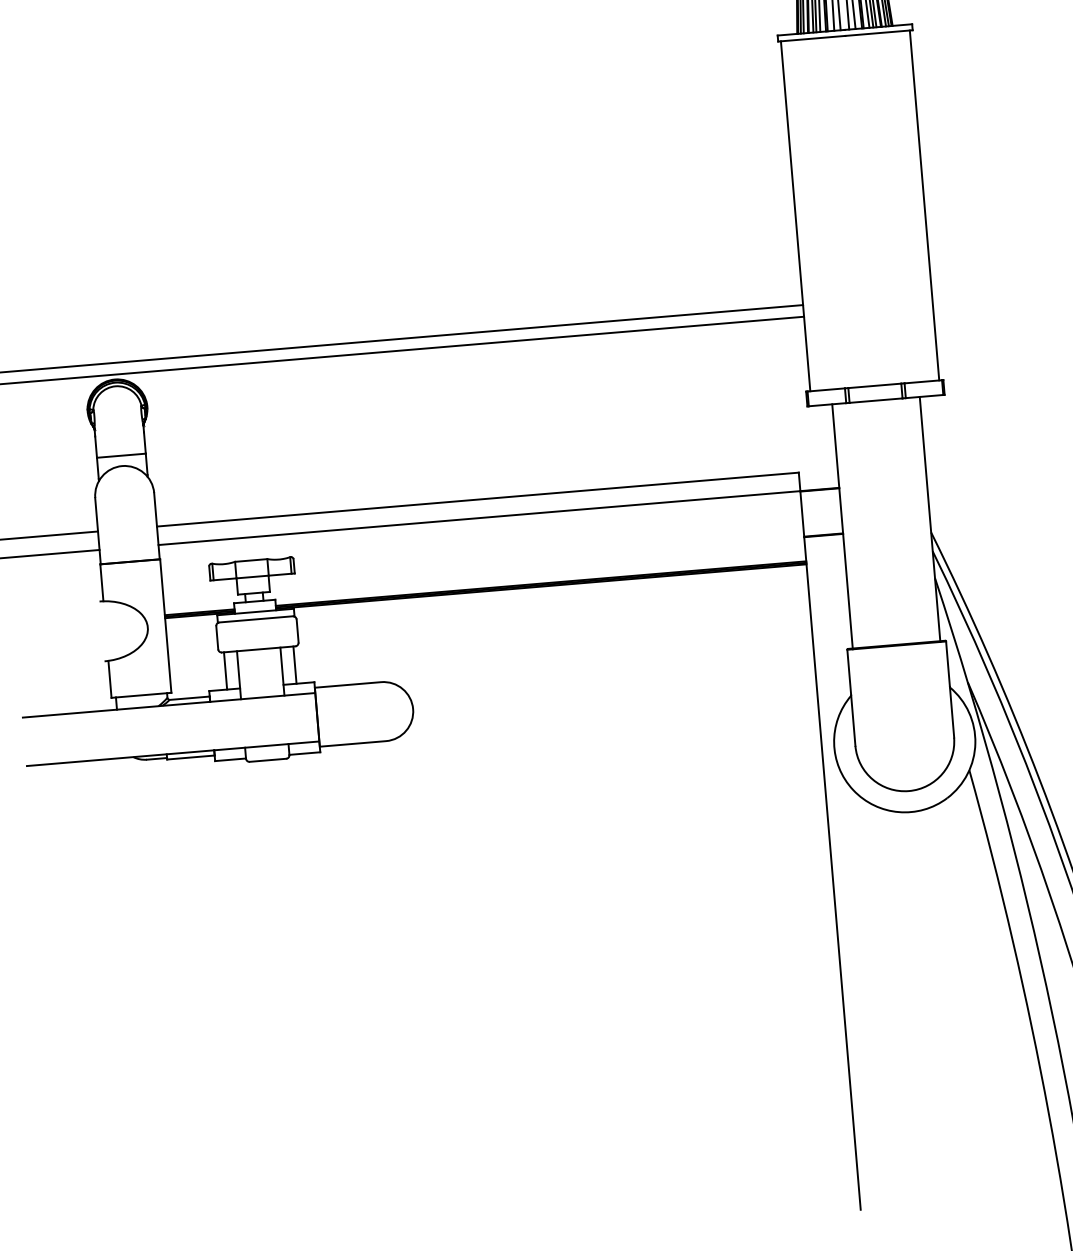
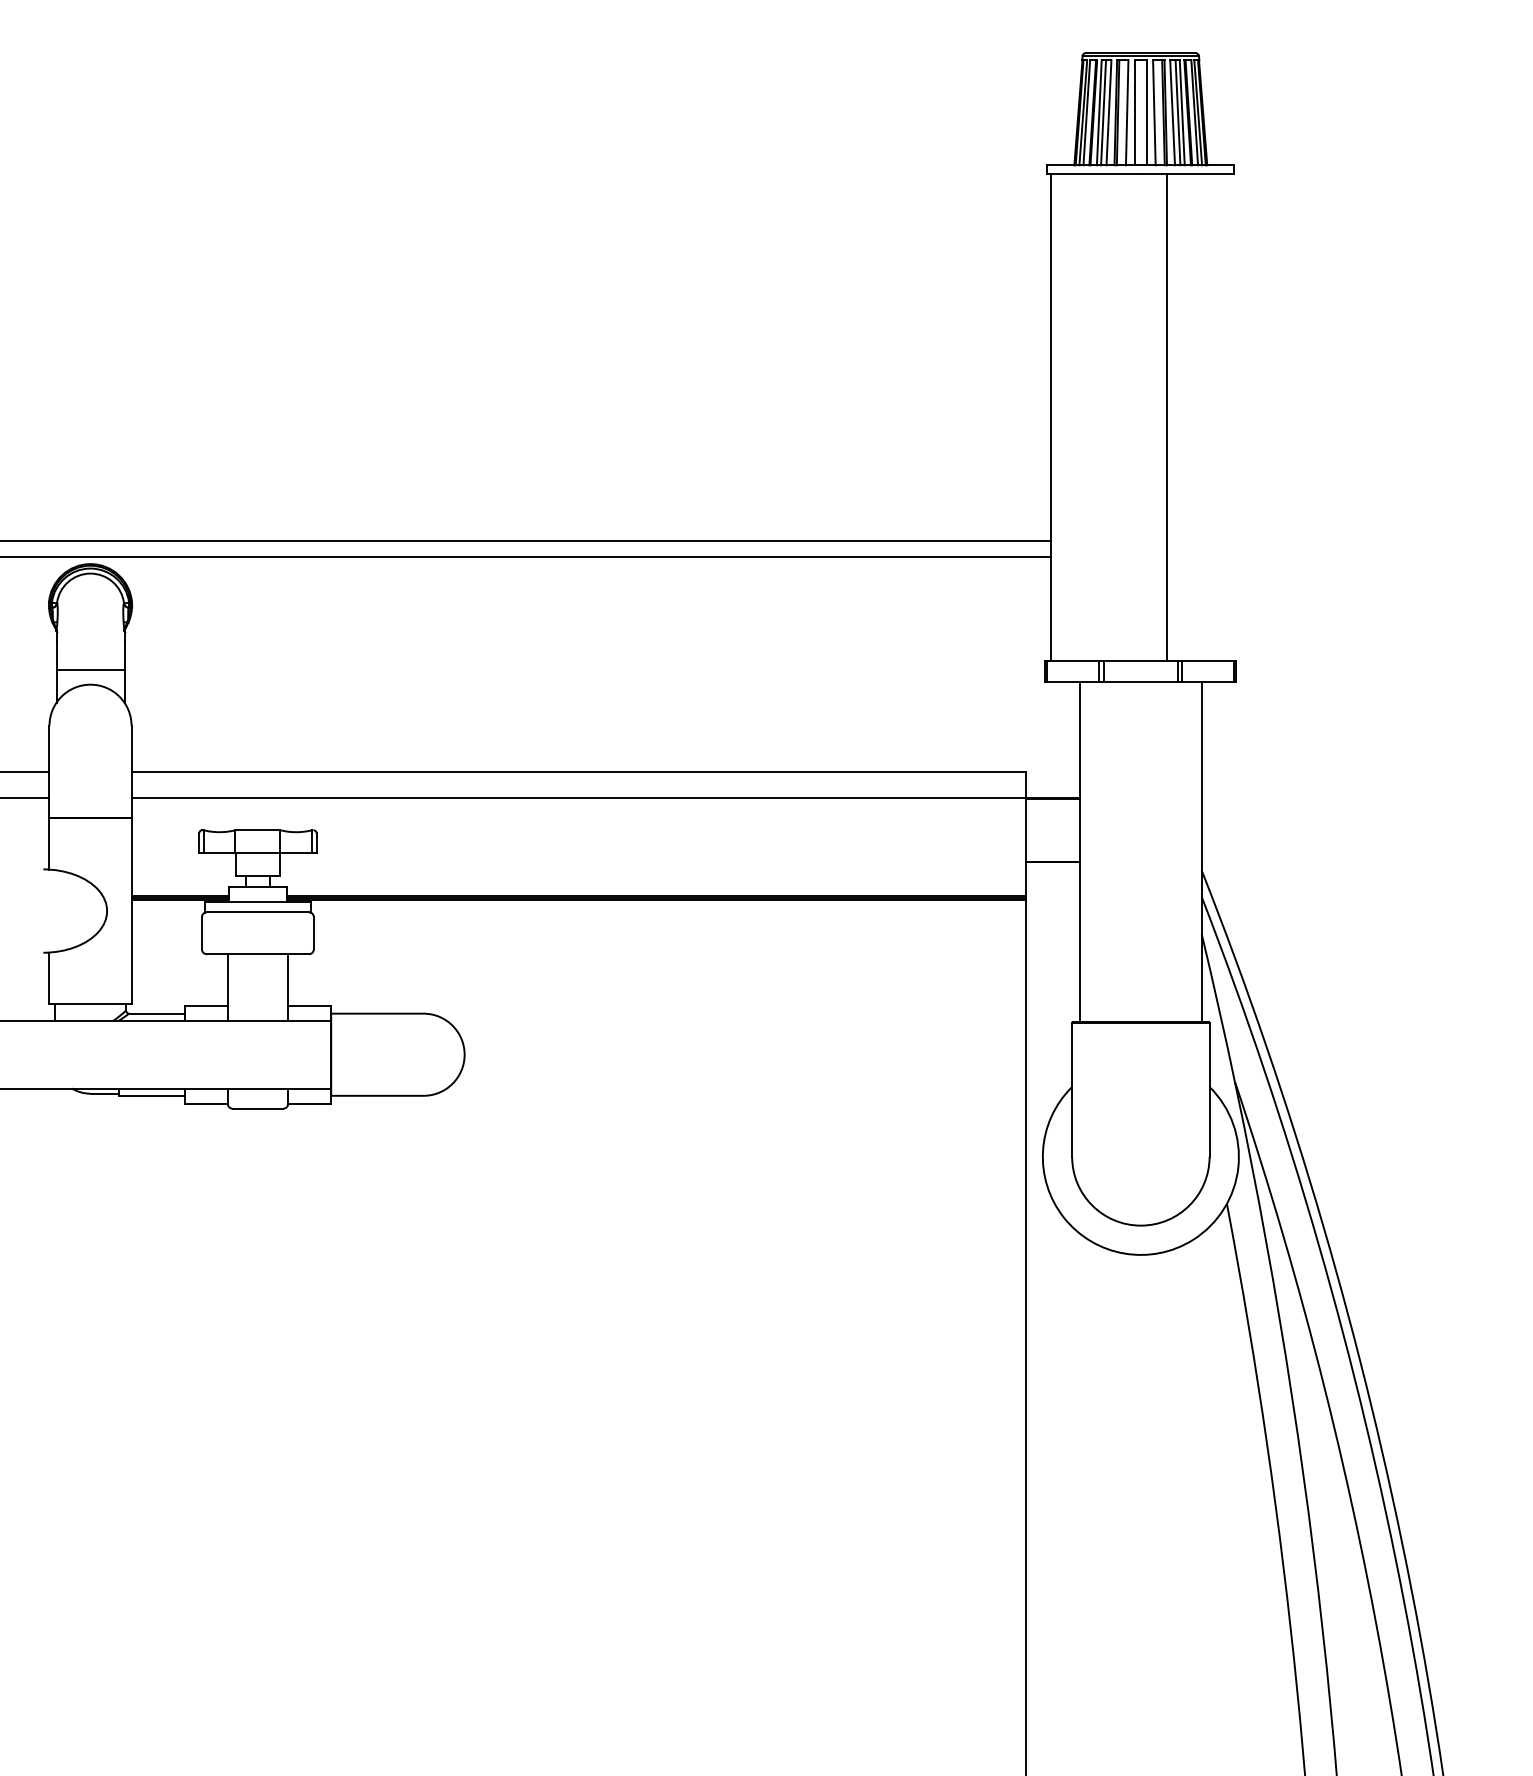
line: (924, 205) -> (1166, 417), moved
line: (295, 665) -> (306, 980), removed
line: (225, 671) -> (209, 980), removed

